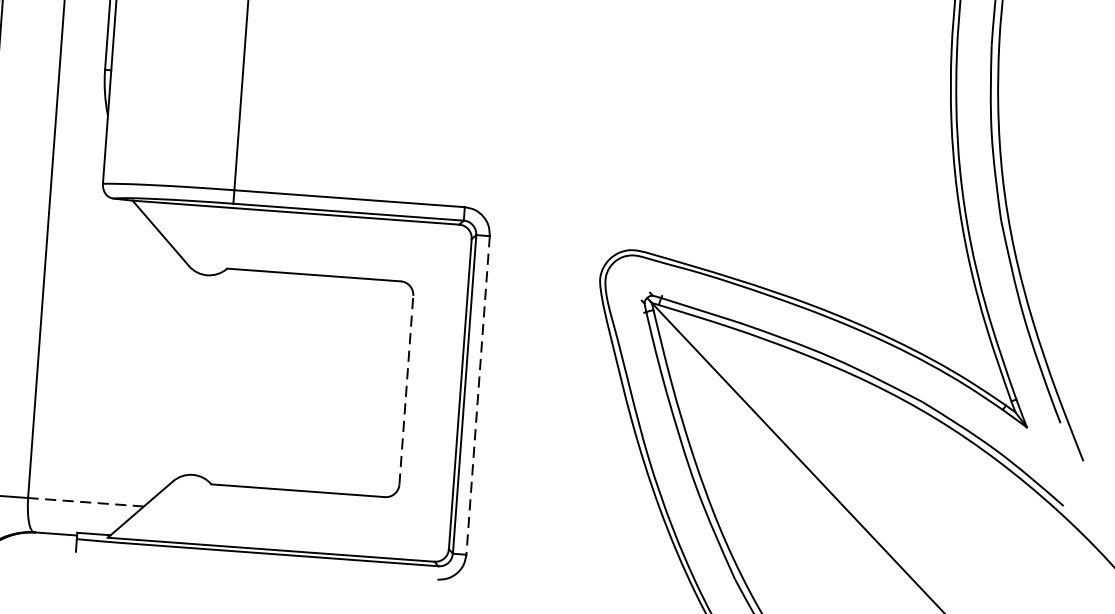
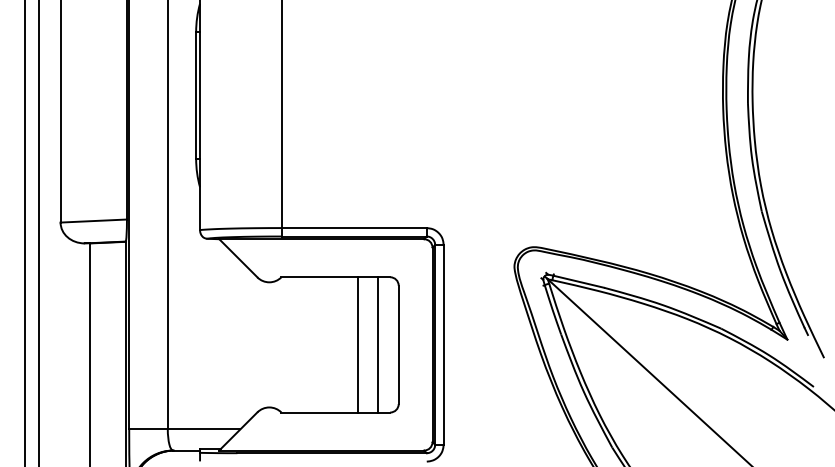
line: (342, 384) -> (358, 344), added
line: (372, 387) -> (377, 344), added
line: (406, 389) -> (398, 344), dashed -> solid
line: (477, 394) -> (443, 344), dashed -> solid
line: (85, 502) -> (203, 429), dashed -> solid

